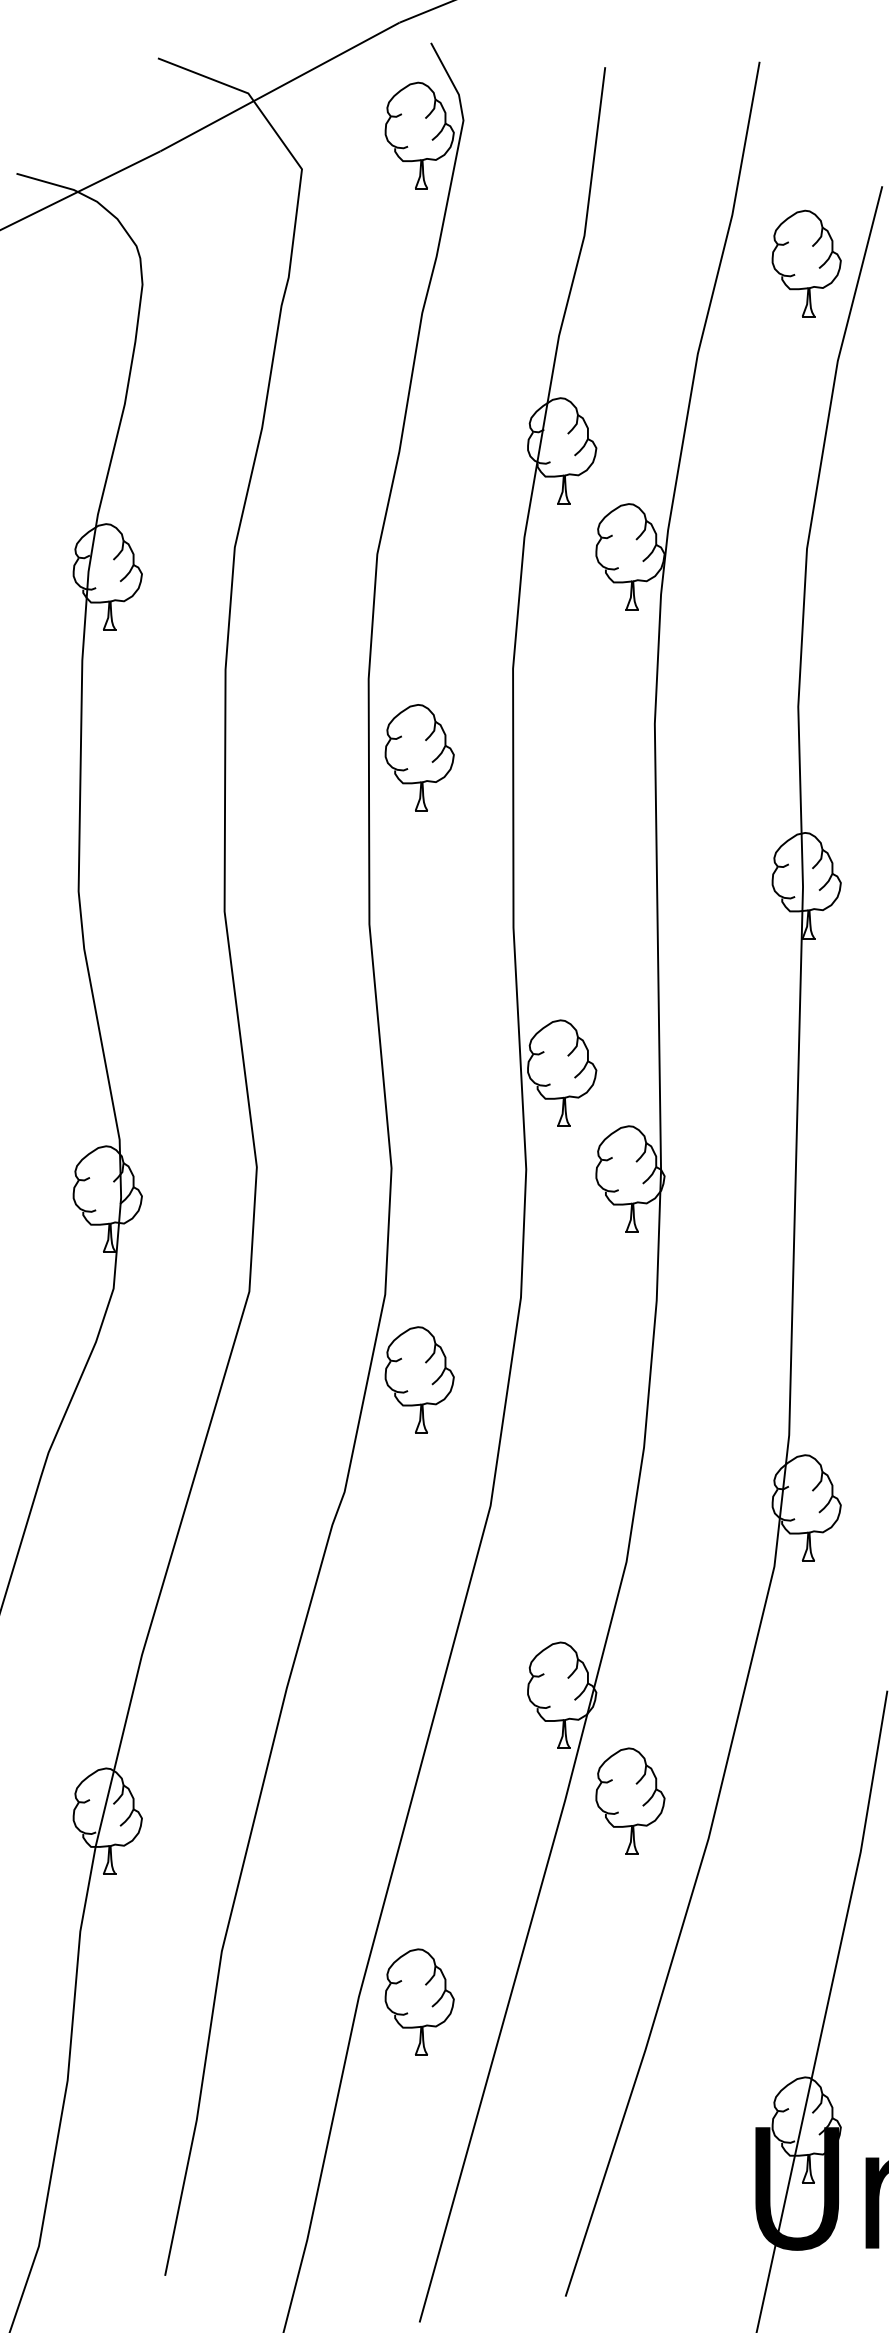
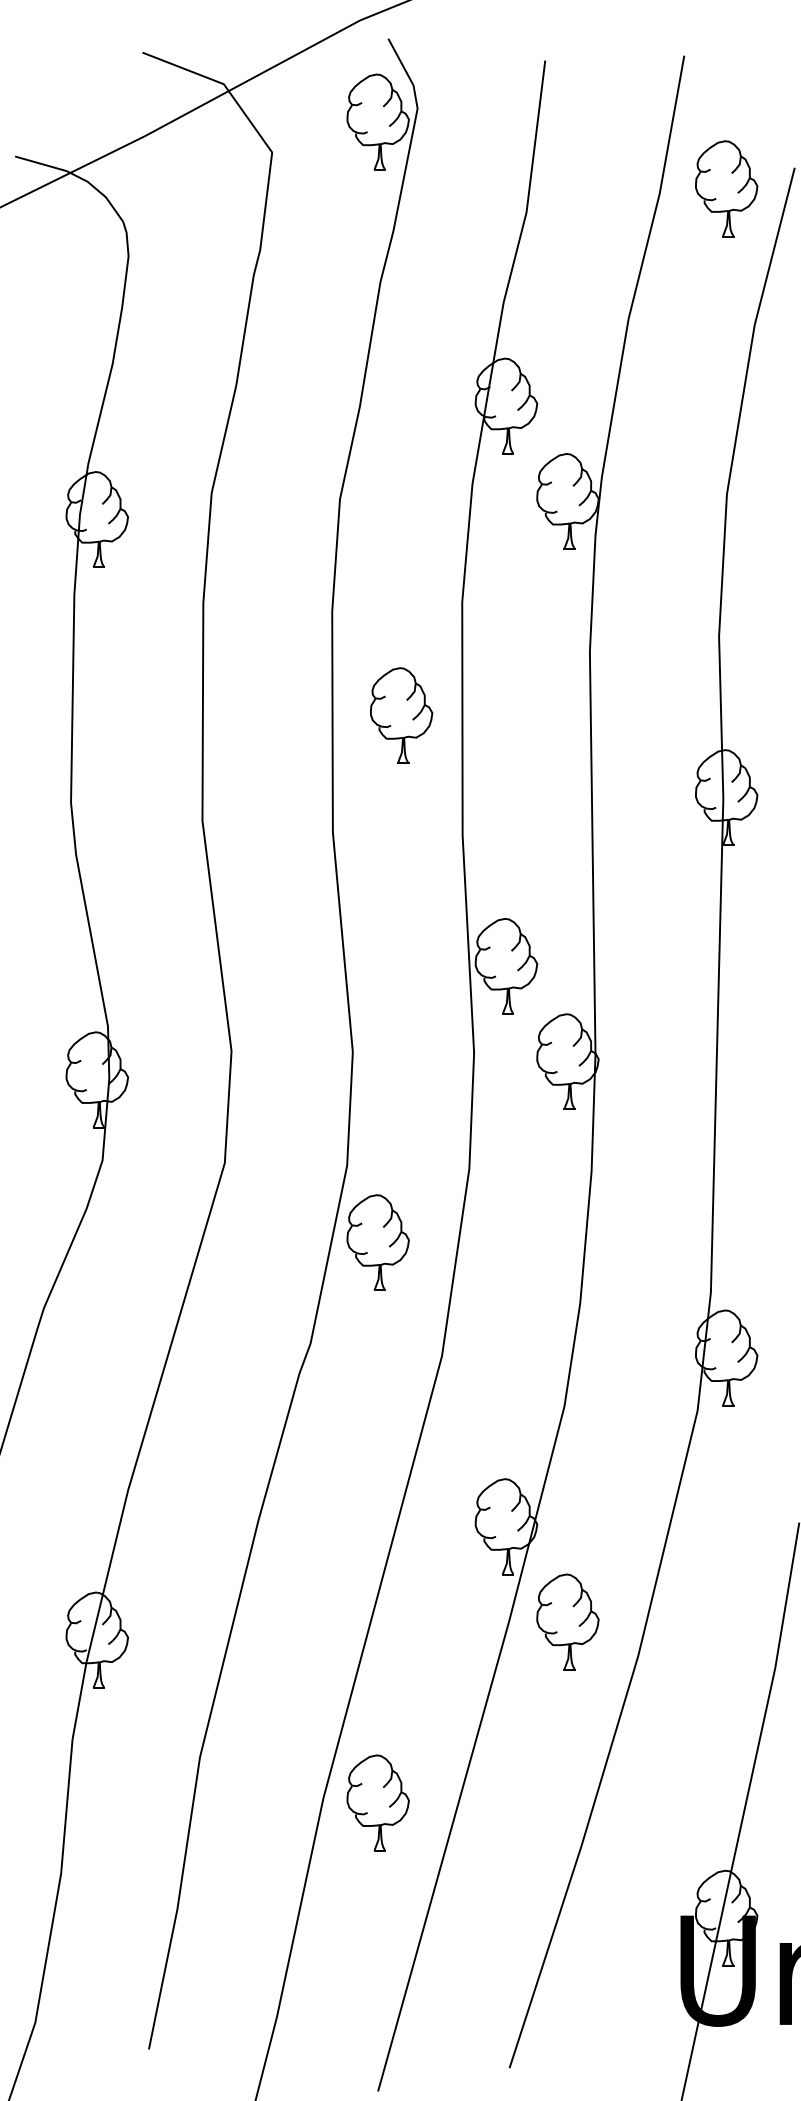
part: (806, 263) -> (726, 188), moved
part: (419, 757) -> (401, 715), moved

